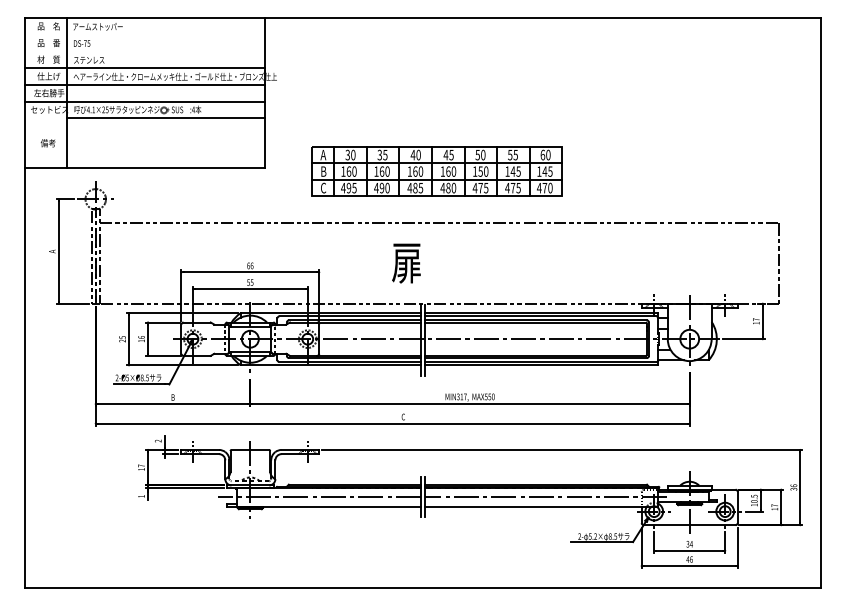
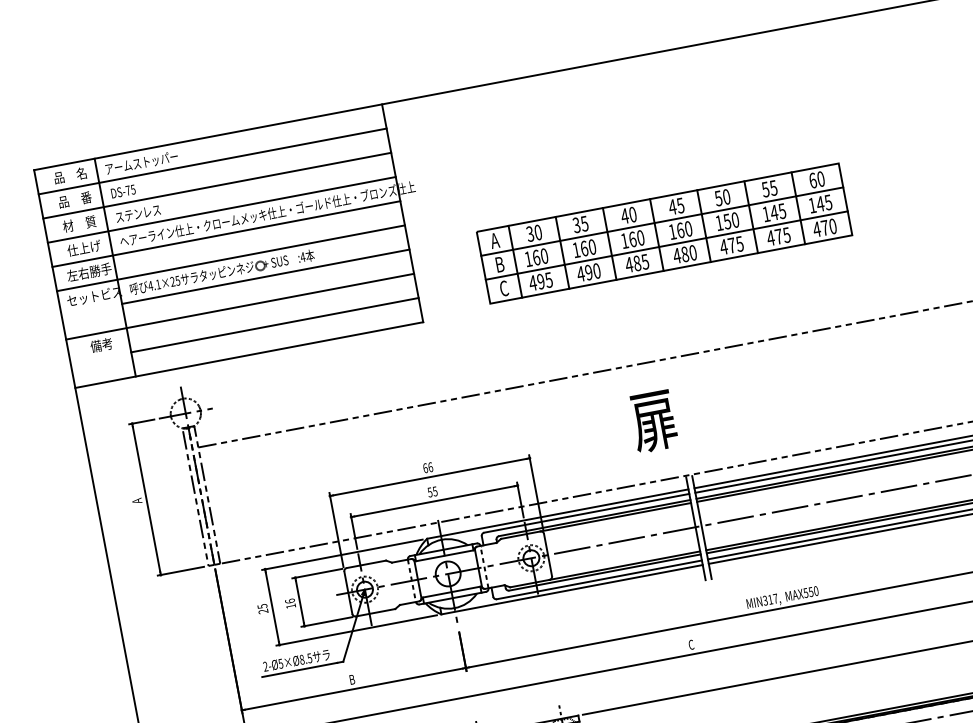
line: (145, 34) -> (212, 161), added
line: (145, 51) -> (217, 185), added
line: (145, 134) -> (240, 305), added
line: (166, 151) -> (275, 324), added
part: (436, 171) -> (663, 233), moved

